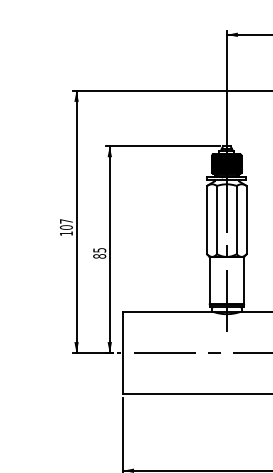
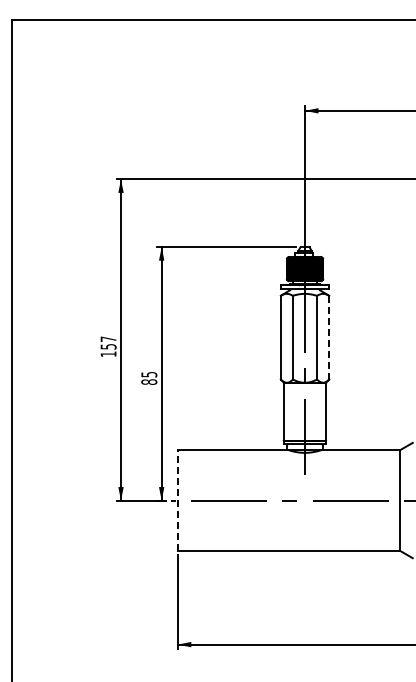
line: (246, 219) -> (329, 337), solid -> dashed
text: (66, 227) -> (108, 346), 107 -> 157
line: (122, 353) -> (177, 500), solid -> dashed

